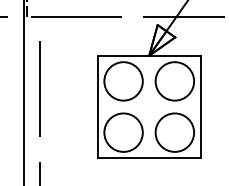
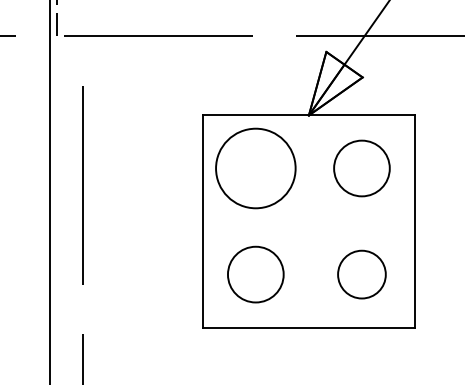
circle: (174, 81) -> (361, 168), size x0.7
circle: (123, 132) -> (255, 274), size x0.7
circle: (174, 132) -> (361, 274), size x0.6

